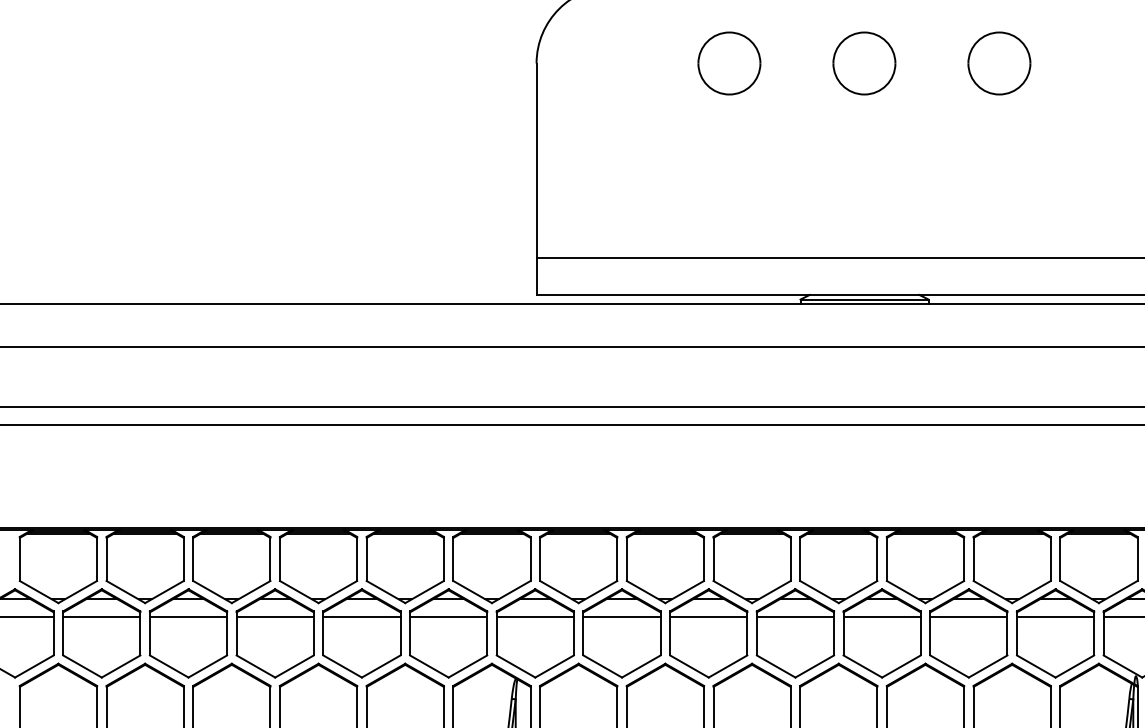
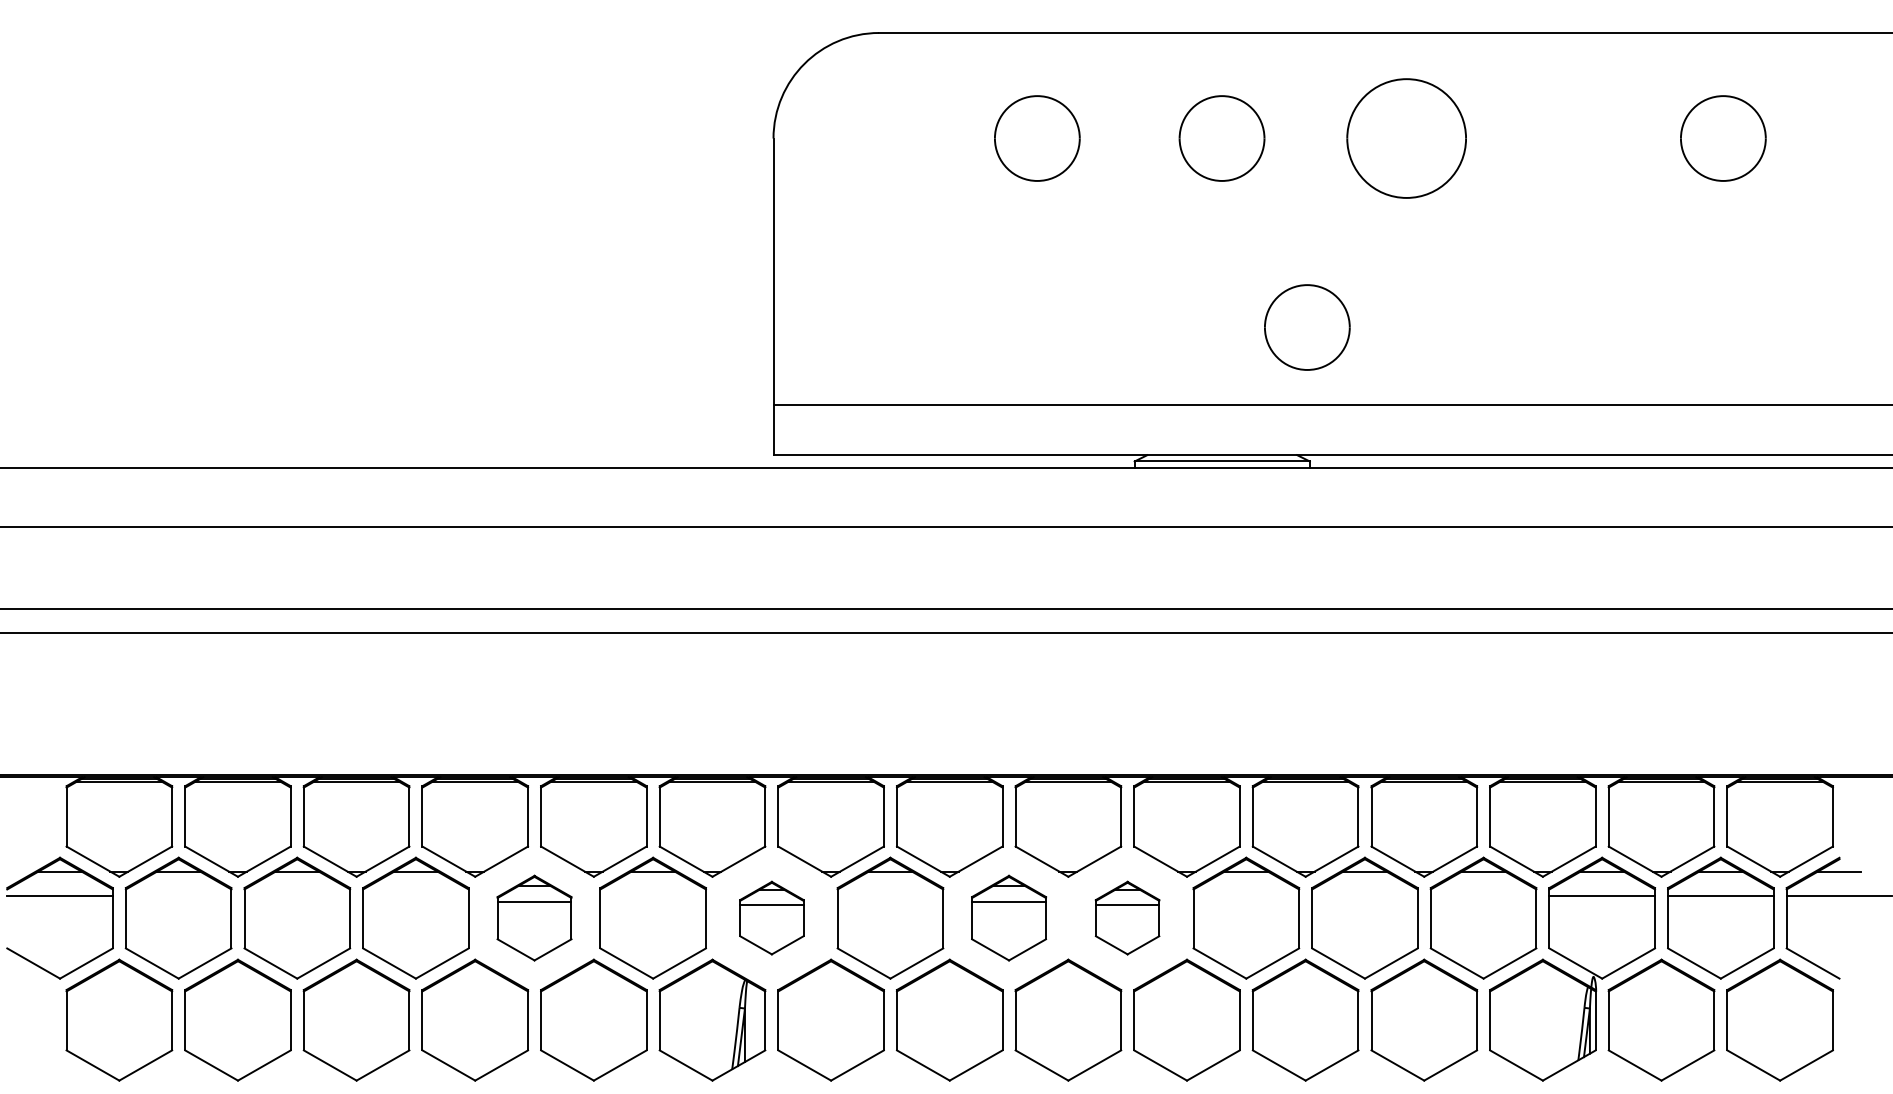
part: (999, 63) -> (1406, 138), size x1.4
part: (926, 201) -> (1307, 327), added
line: (101, 616) -> (178, 895), removed
line: (188, 616) -> (297, 895), removed
line: (274, 616) -> (415, 895), removed
line: (448, 616) -> (652, 895), removed
line: (622, 616) -> (890, 895), removed
line: (882, 616) -> (1246, 895), removed
line: (968, 616) -> (1364, 895), removed
line: (1055, 616) -> (1483, 895), removed
part: (361, 632) -> (534, 917), size x0.7
part: (535, 632) -> (771, 917), size x0.6
part: (708, 632) -> (1008, 917), size x0.7
part: (795, 632) -> (1127, 917), size x0.6

